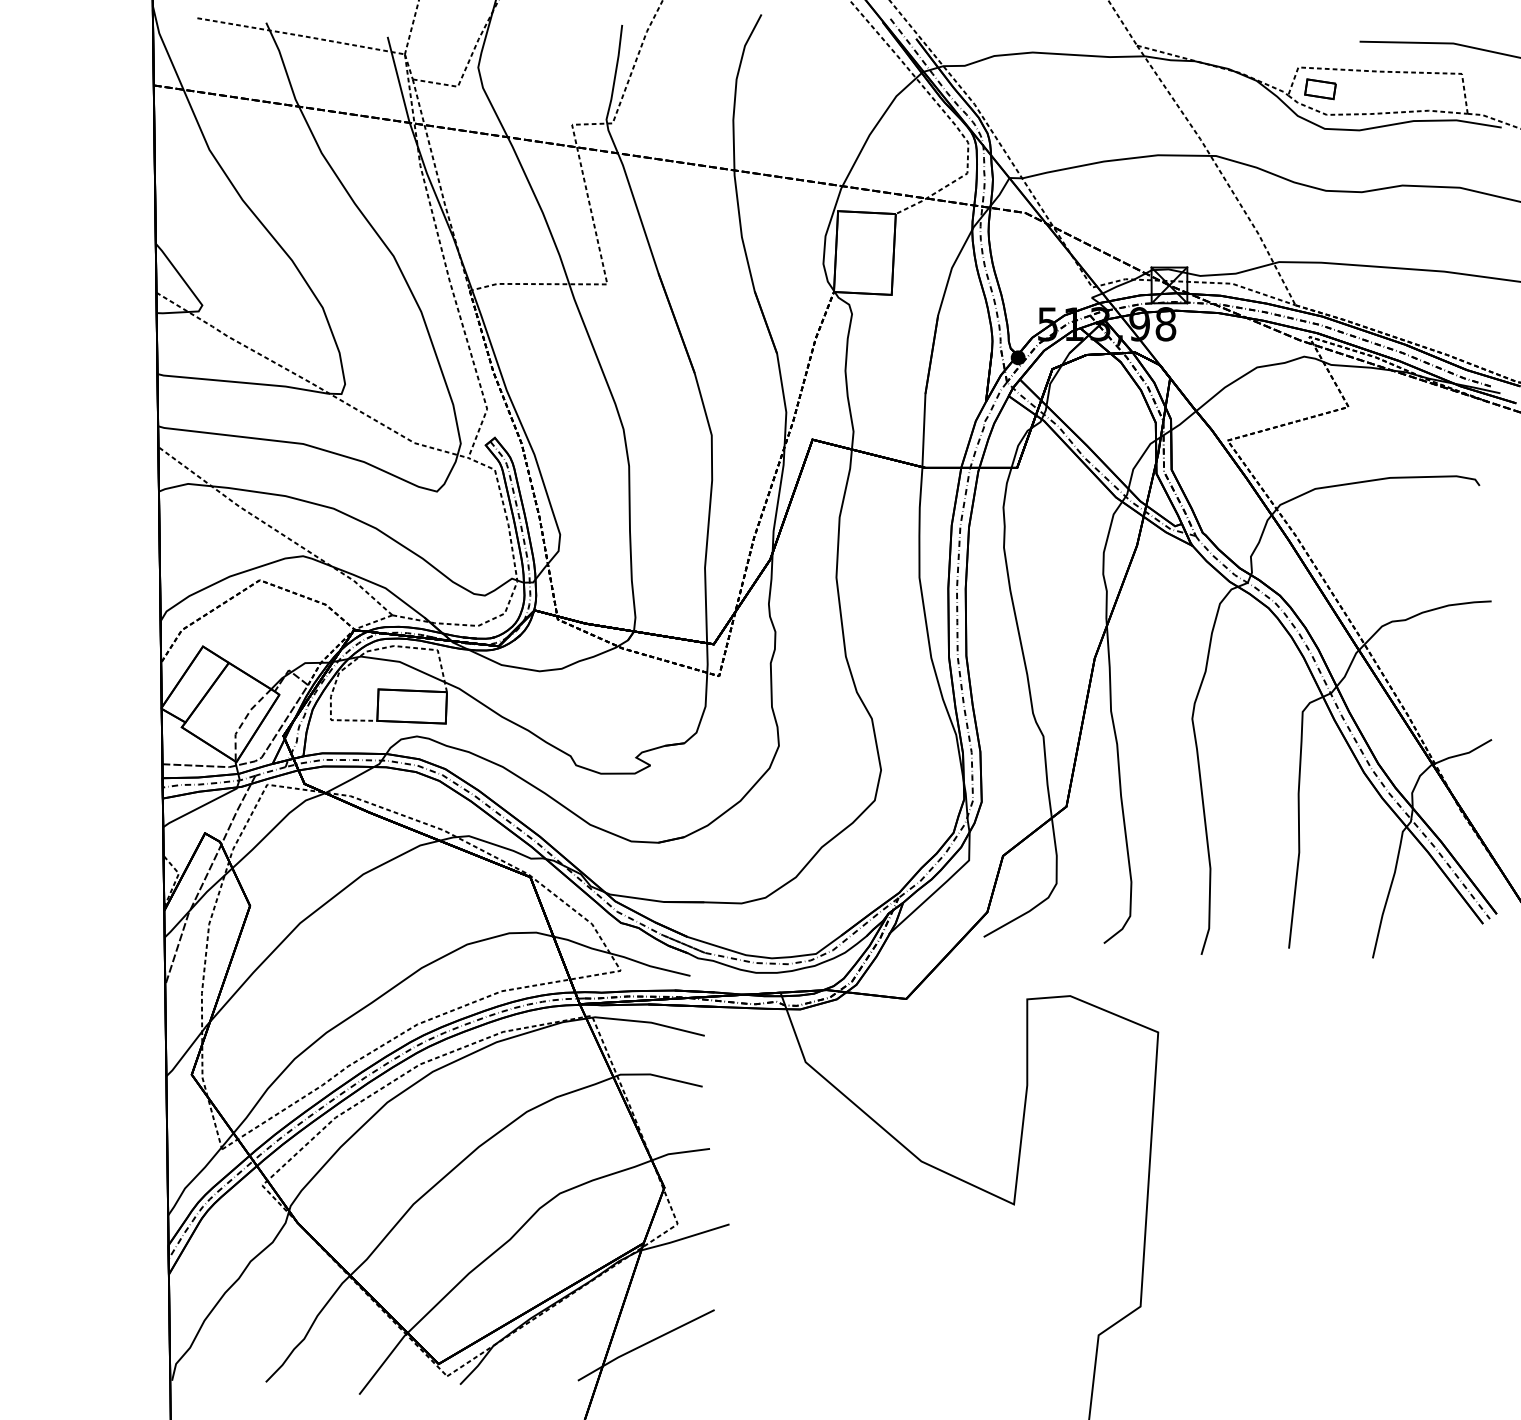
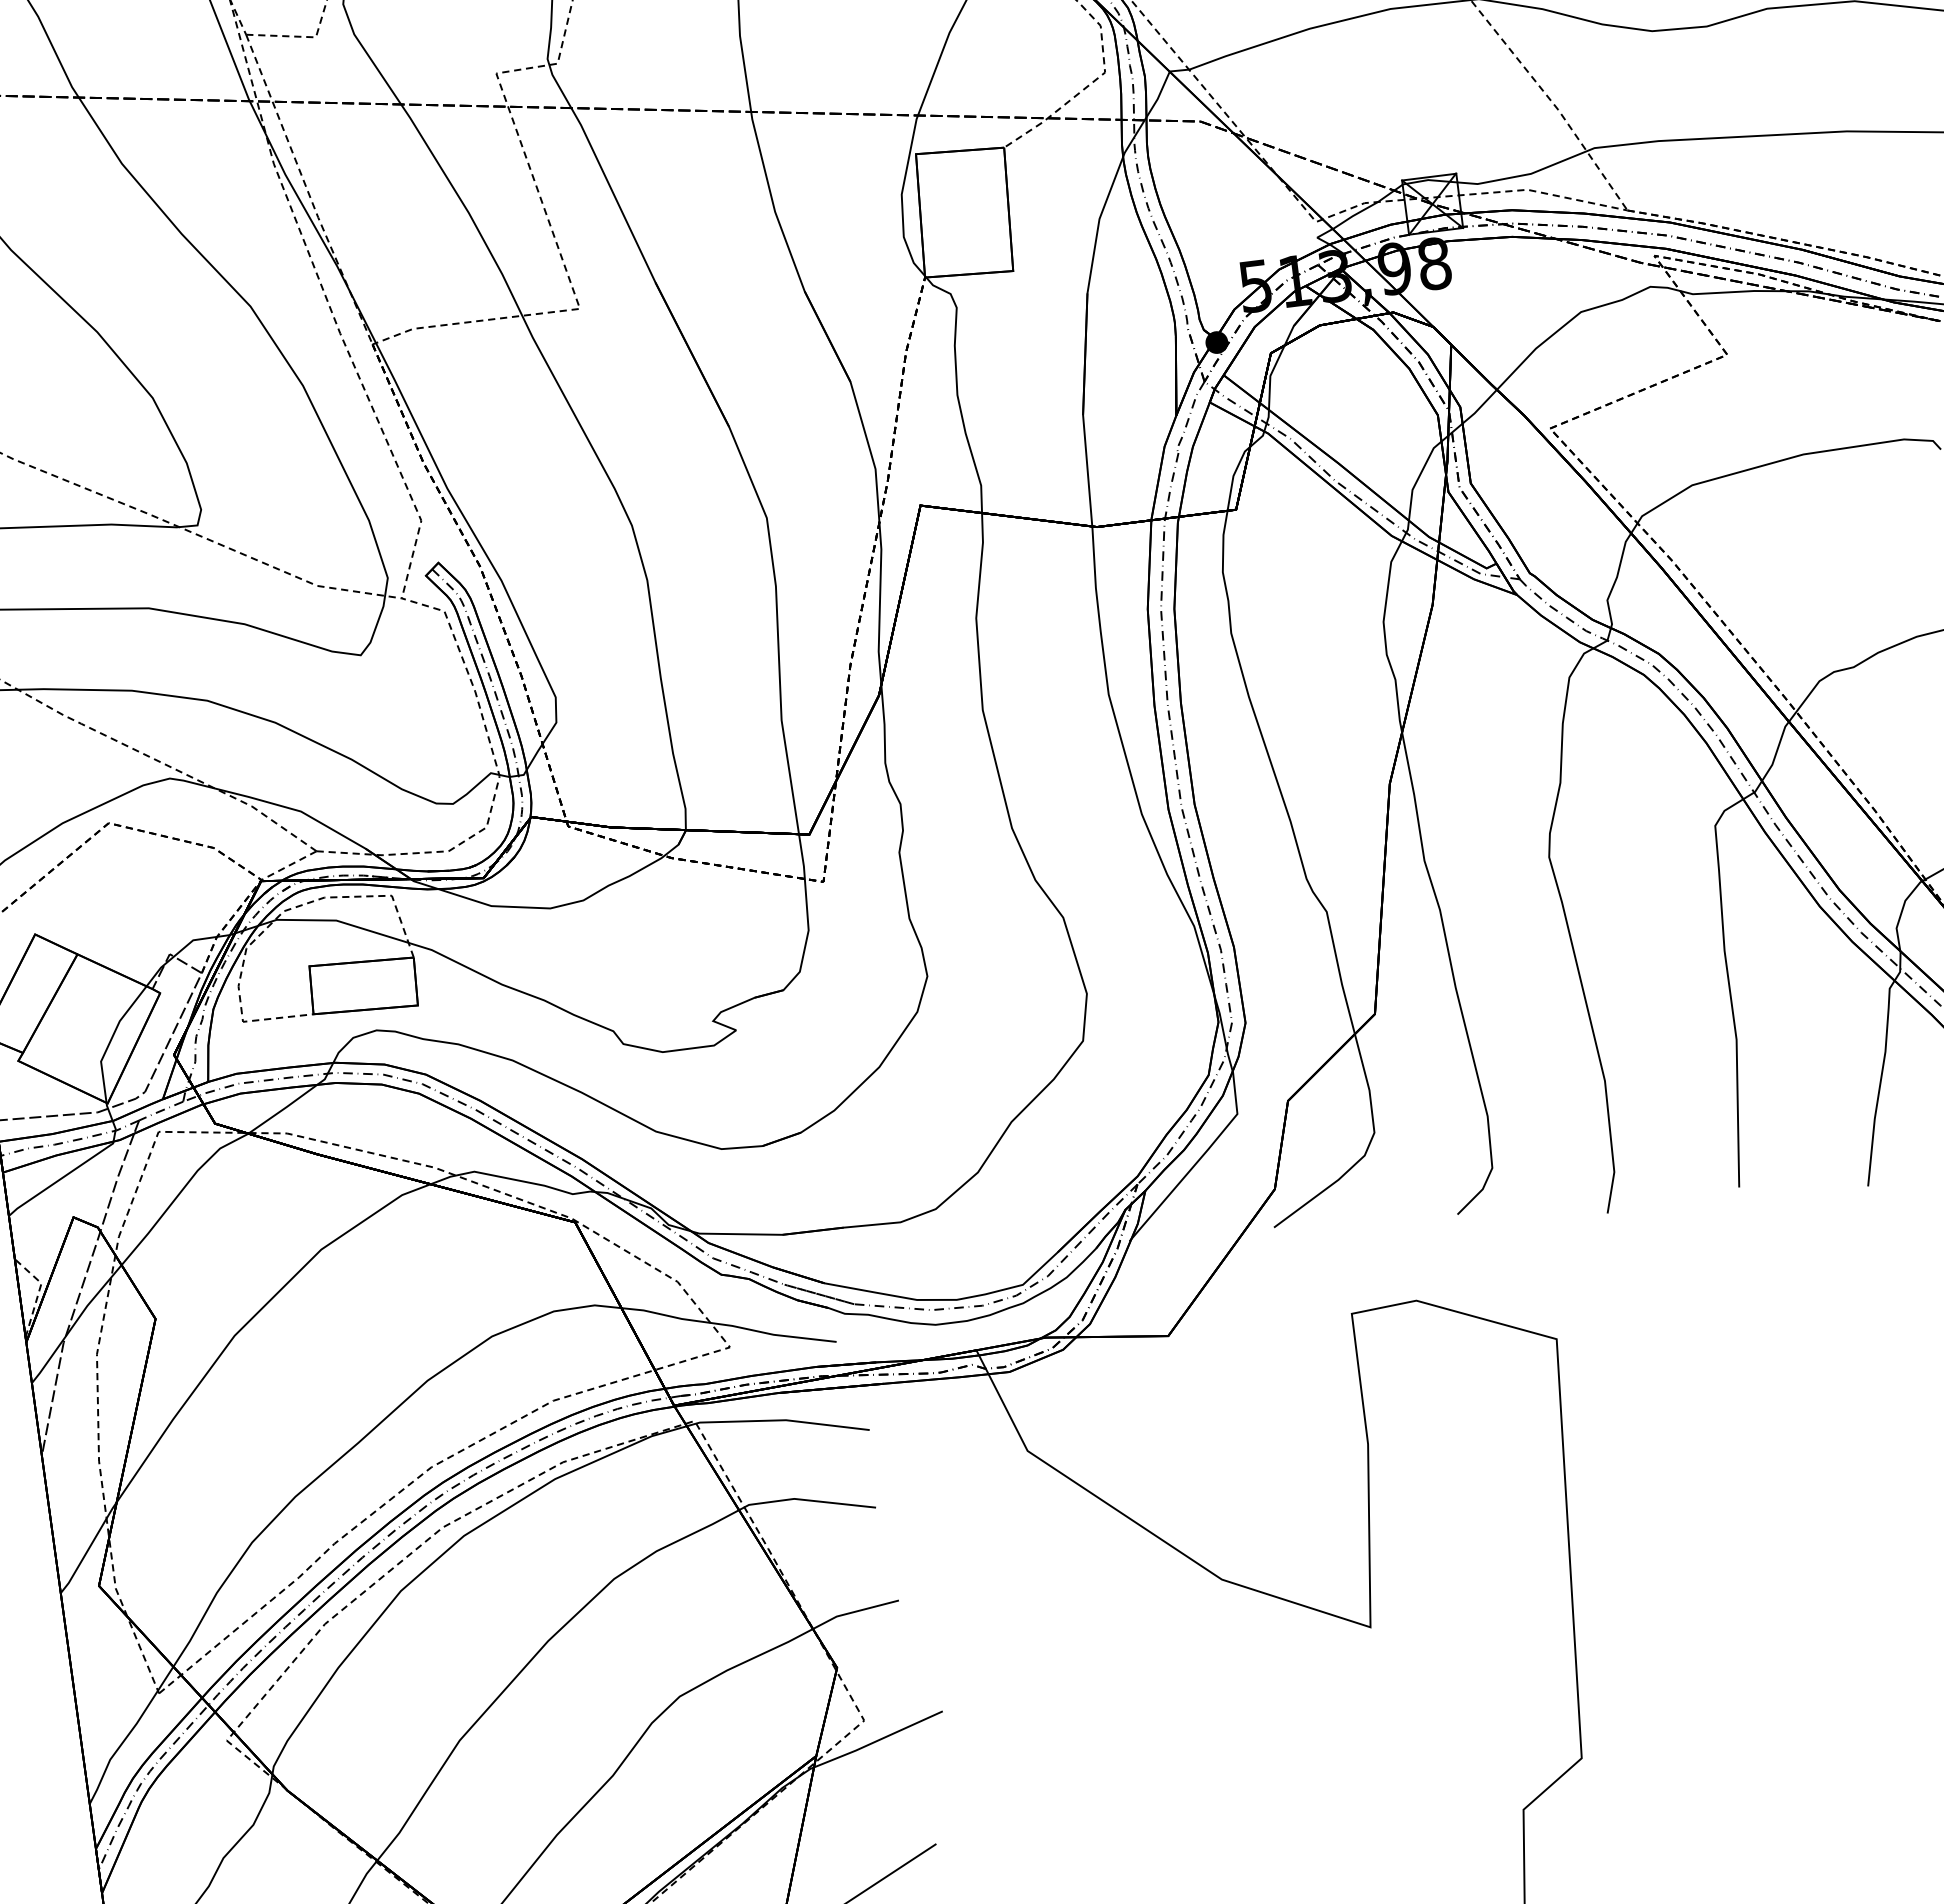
line: (243, 722) -> (110, 1041), dashed -> solid

